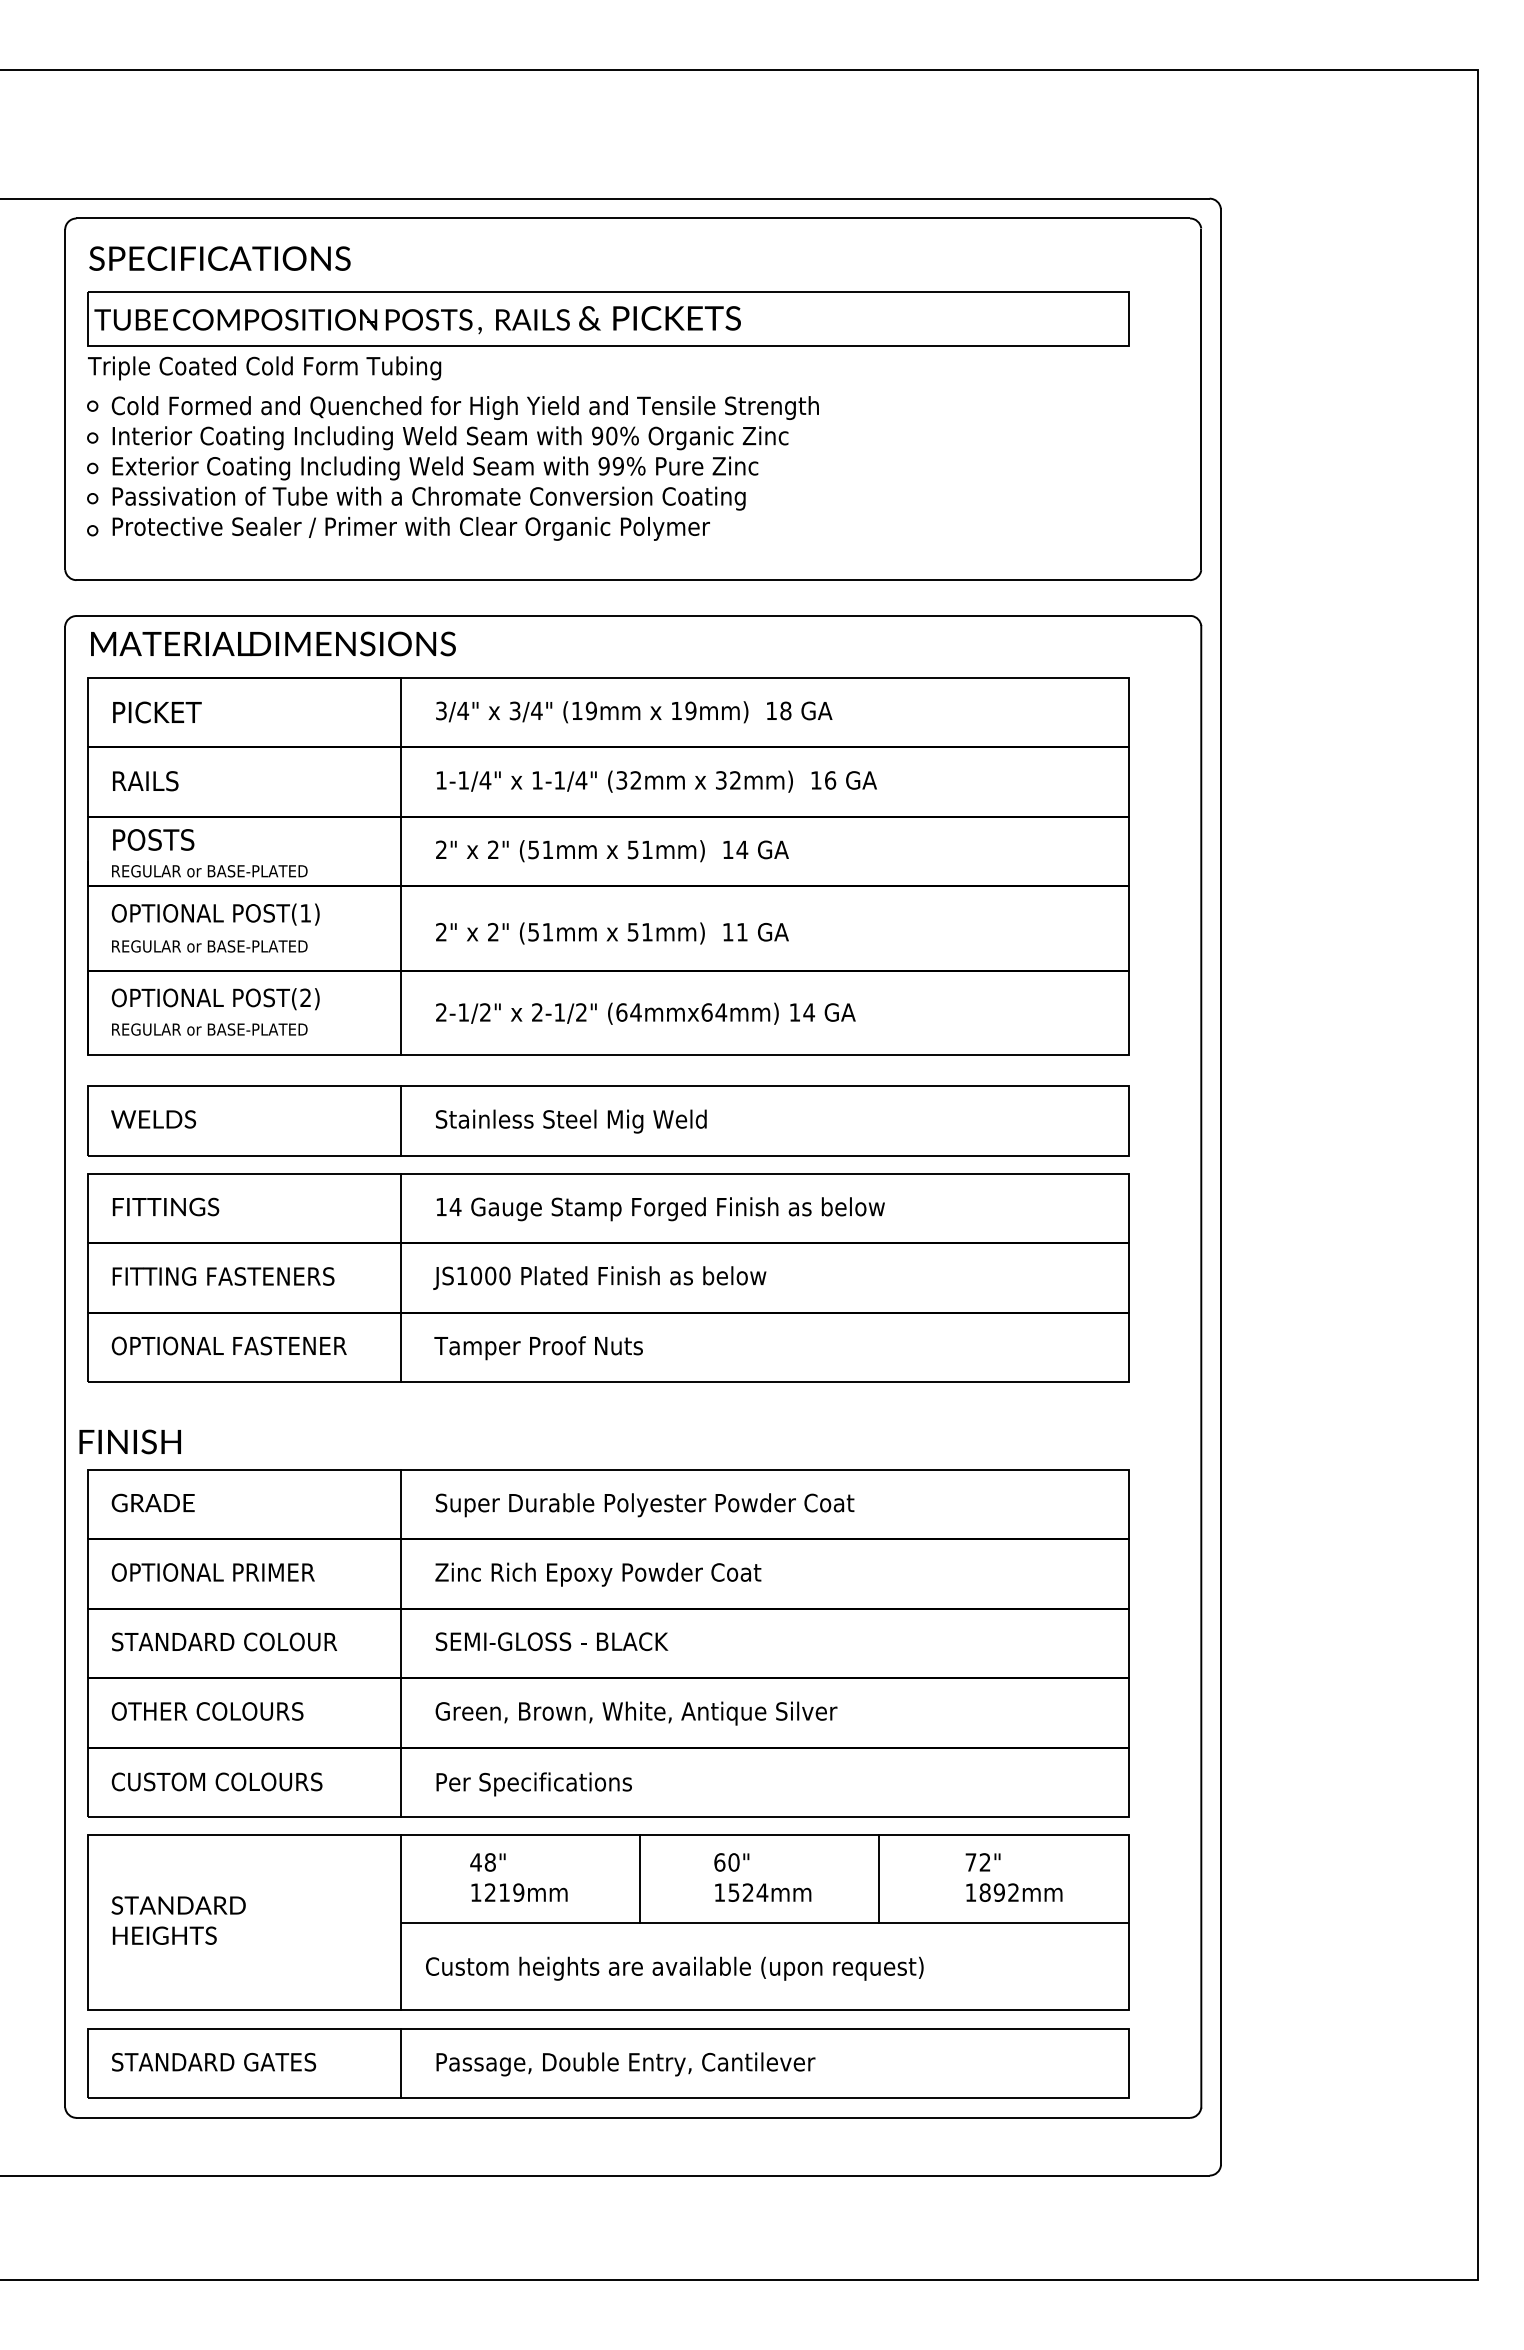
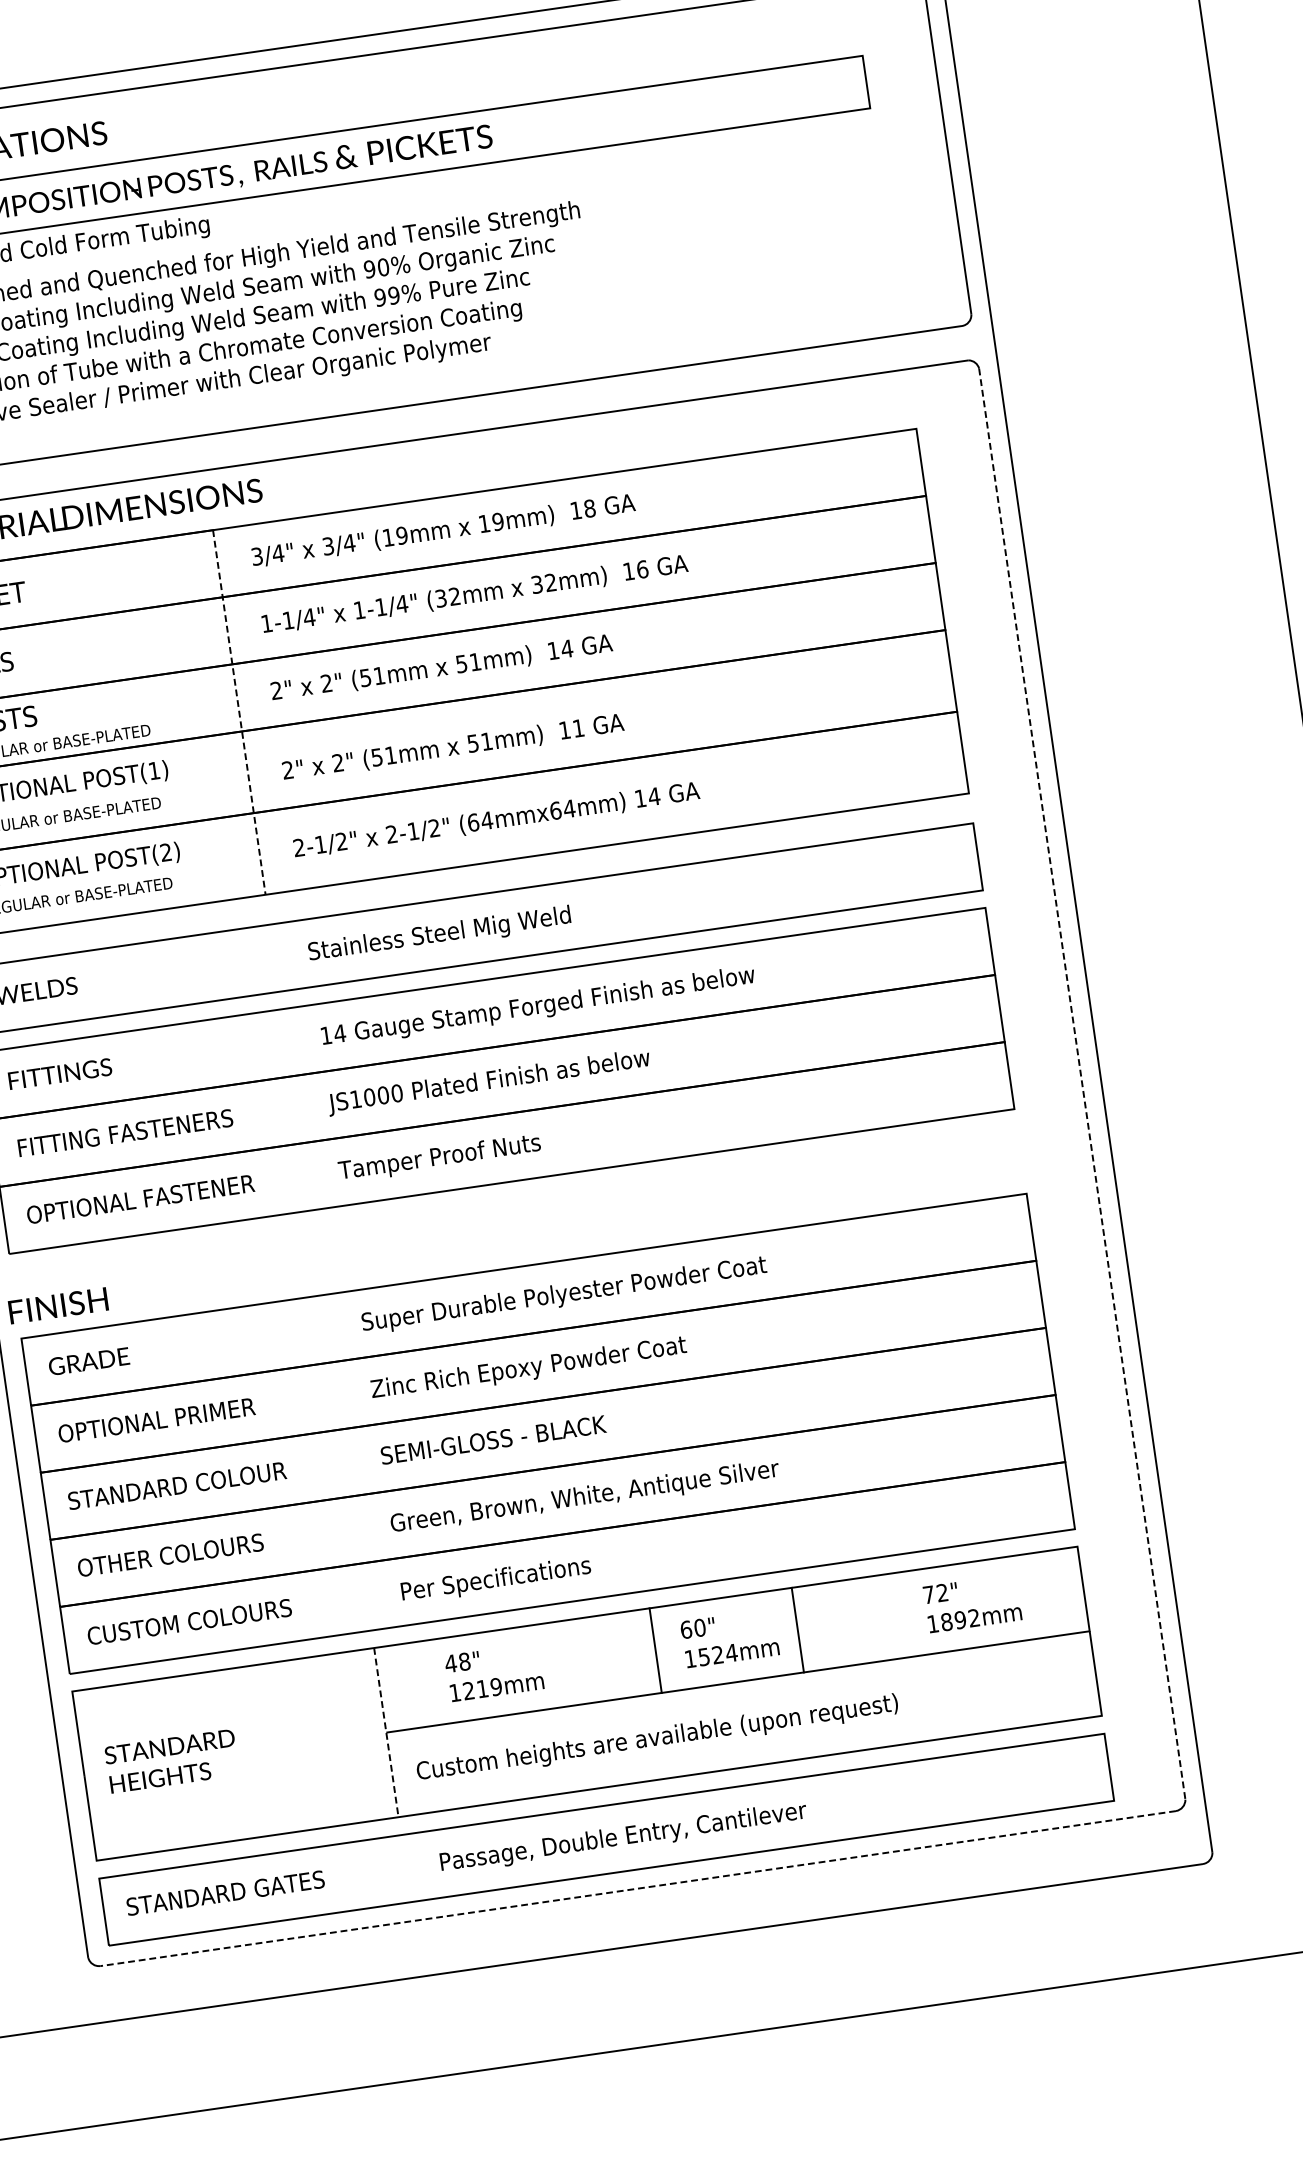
line: (400, 866) -> (239, 712), solid -> dashed
line: (400, 1120) -> (274, 957), removed
line: (400, 1277) -> (296, 1109), removed
line: (1201, 1366) -> (1082, 1083), solid -> dashed
line: (400, 1643) -> (347, 1462), removed
line: (639, 1878) -> (655, 1650), moved
line: (878, 1878) -> (797, 1629), moved
line: (400, 1922) -> (386, 1732), solid -> dashed
line: (400, 2063) -> (405, 1868), removed
line: (633, 2117) -> (638, 1888), solid -> dashed

